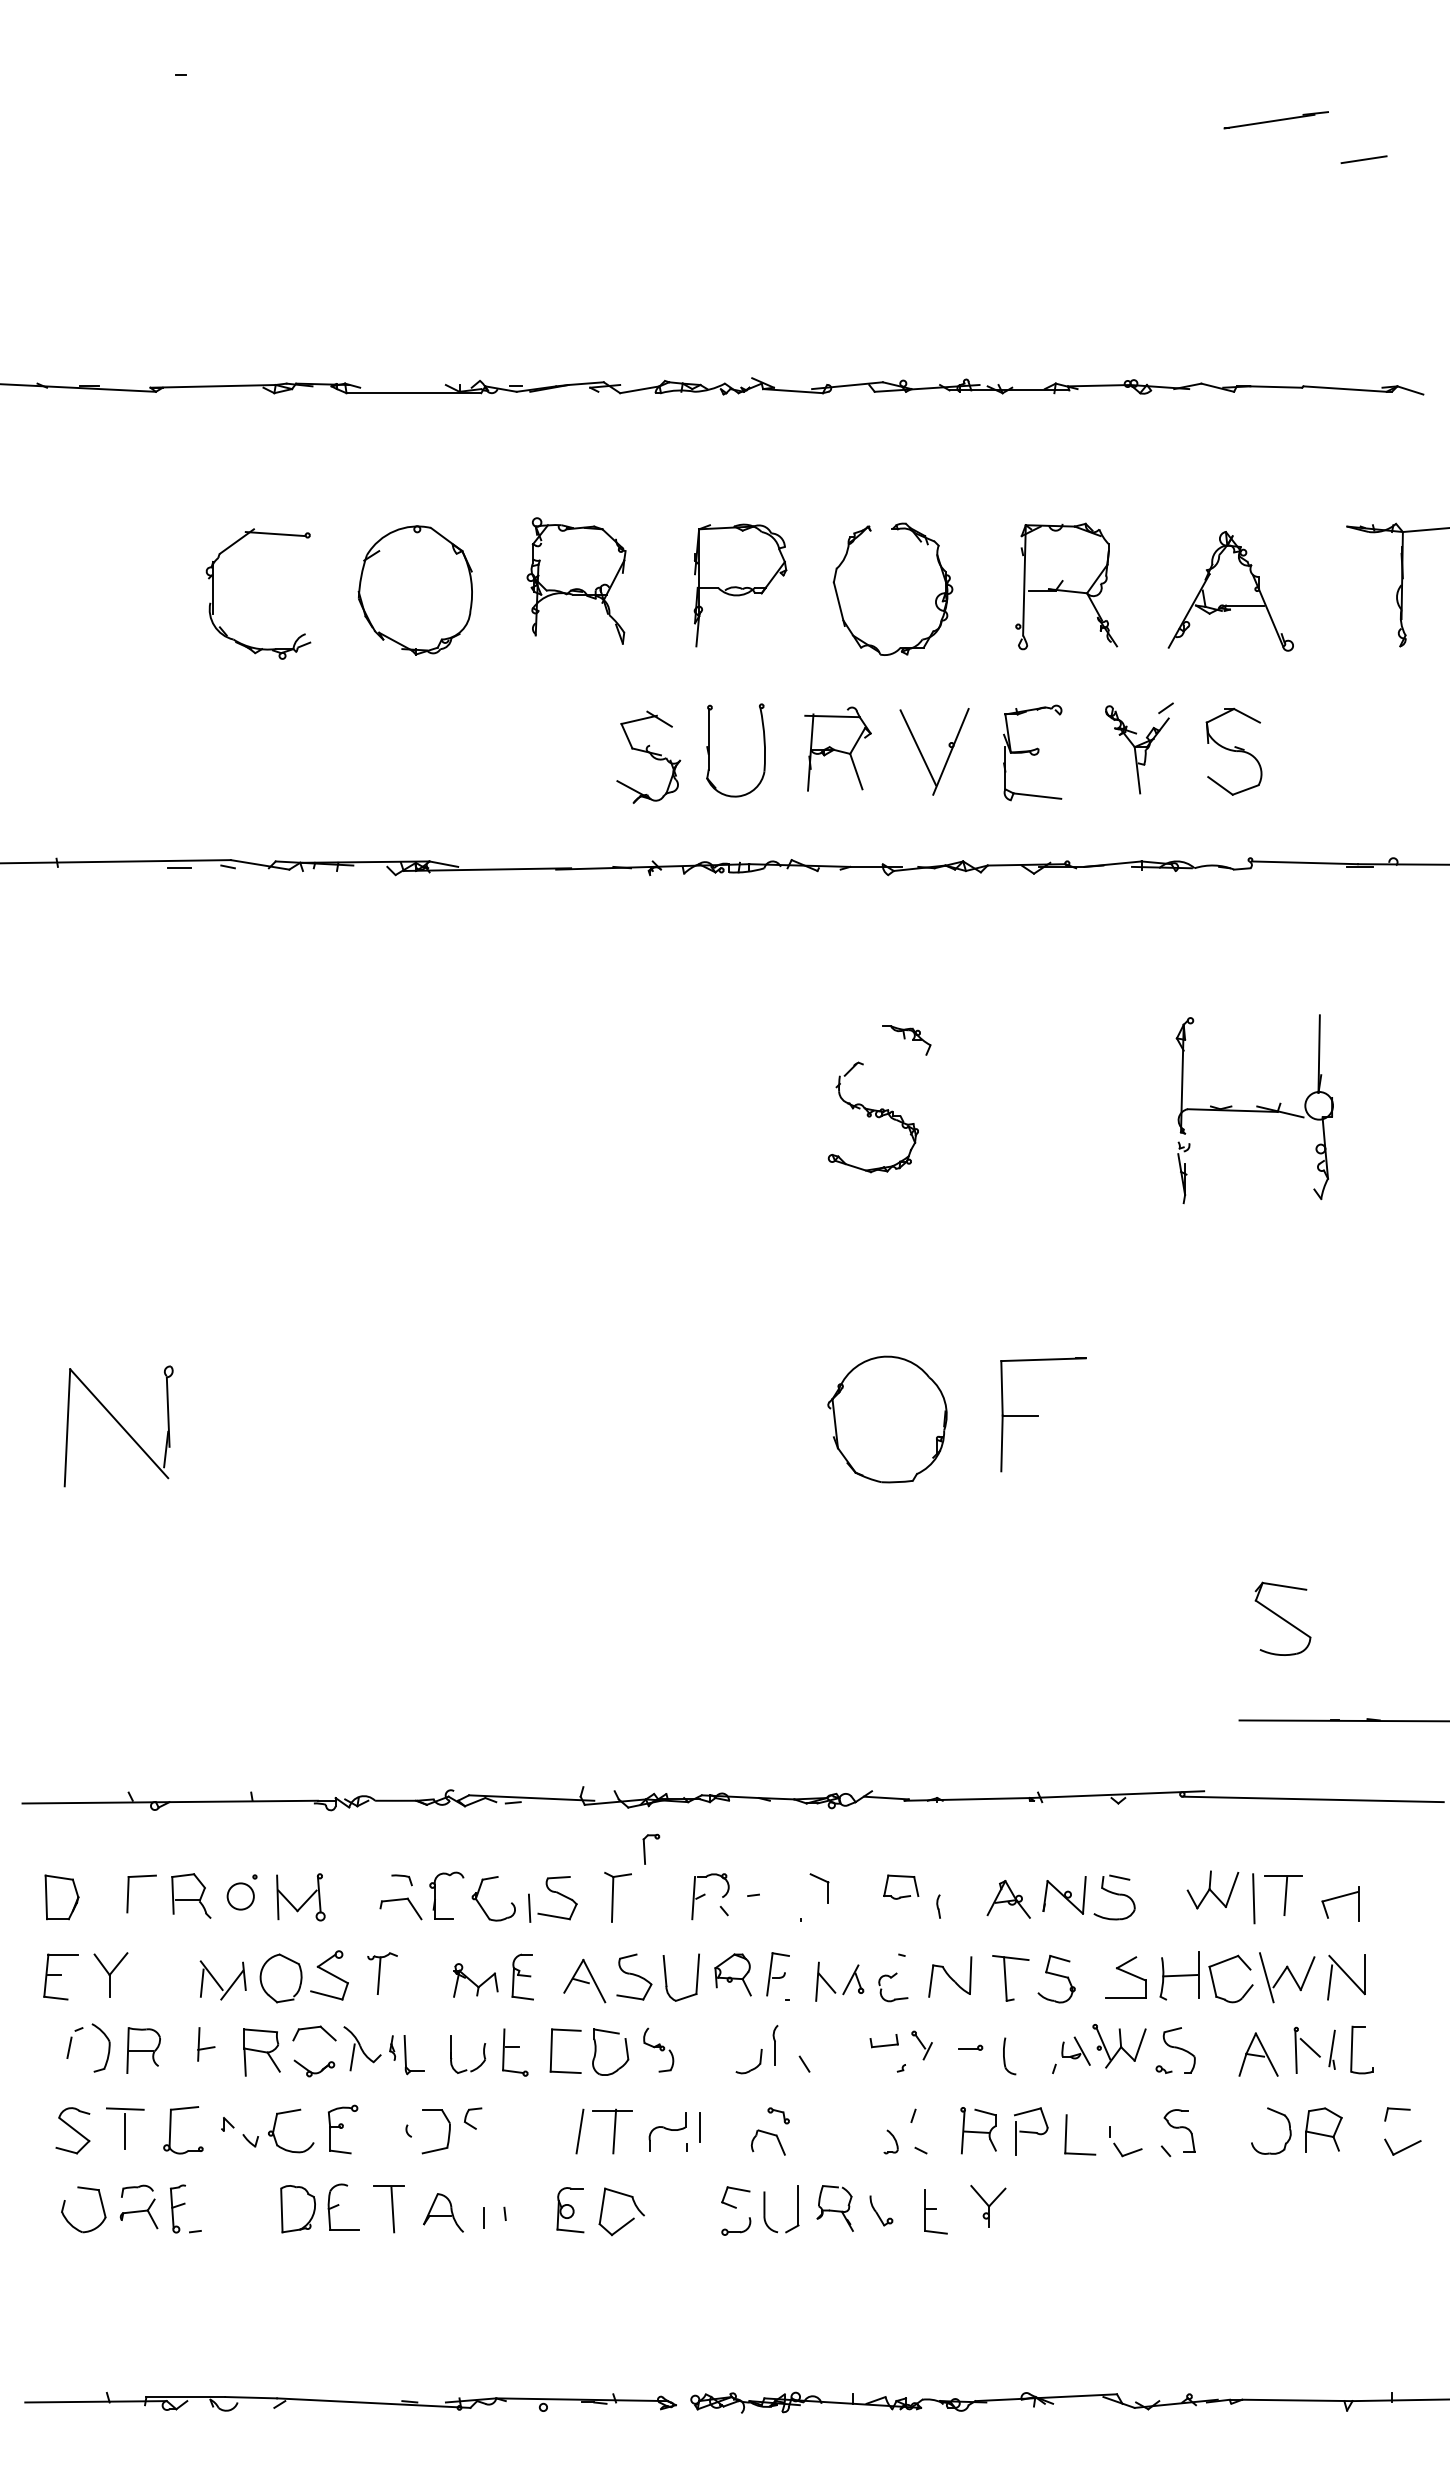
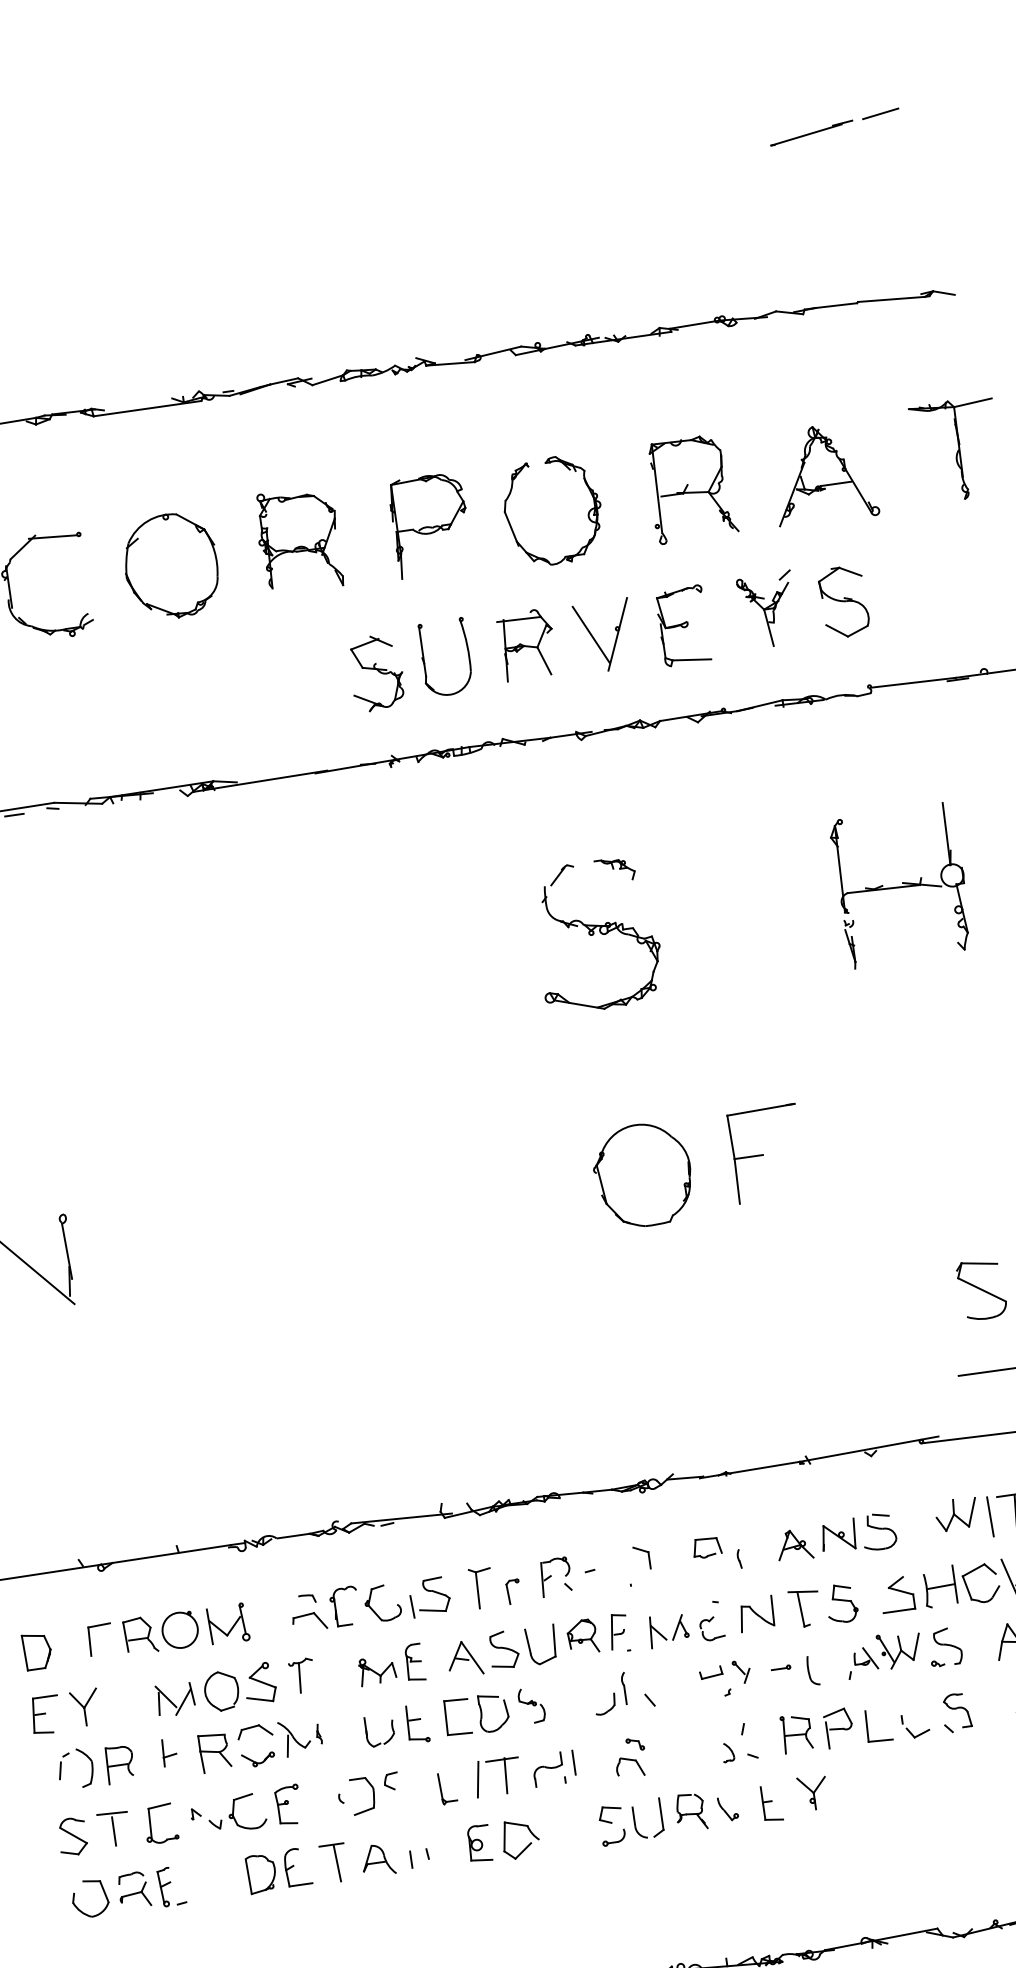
part: (1275, 120) -> (811, 133), moved
part: (873, 1117) -> (597, 935), size x1.67
part: (651, 1848) -> (513, 1591), moved
circle: (240, 1896) -> (179, 1630), size x1.67
part: (406, 2055) -> (441, 1789), moved

